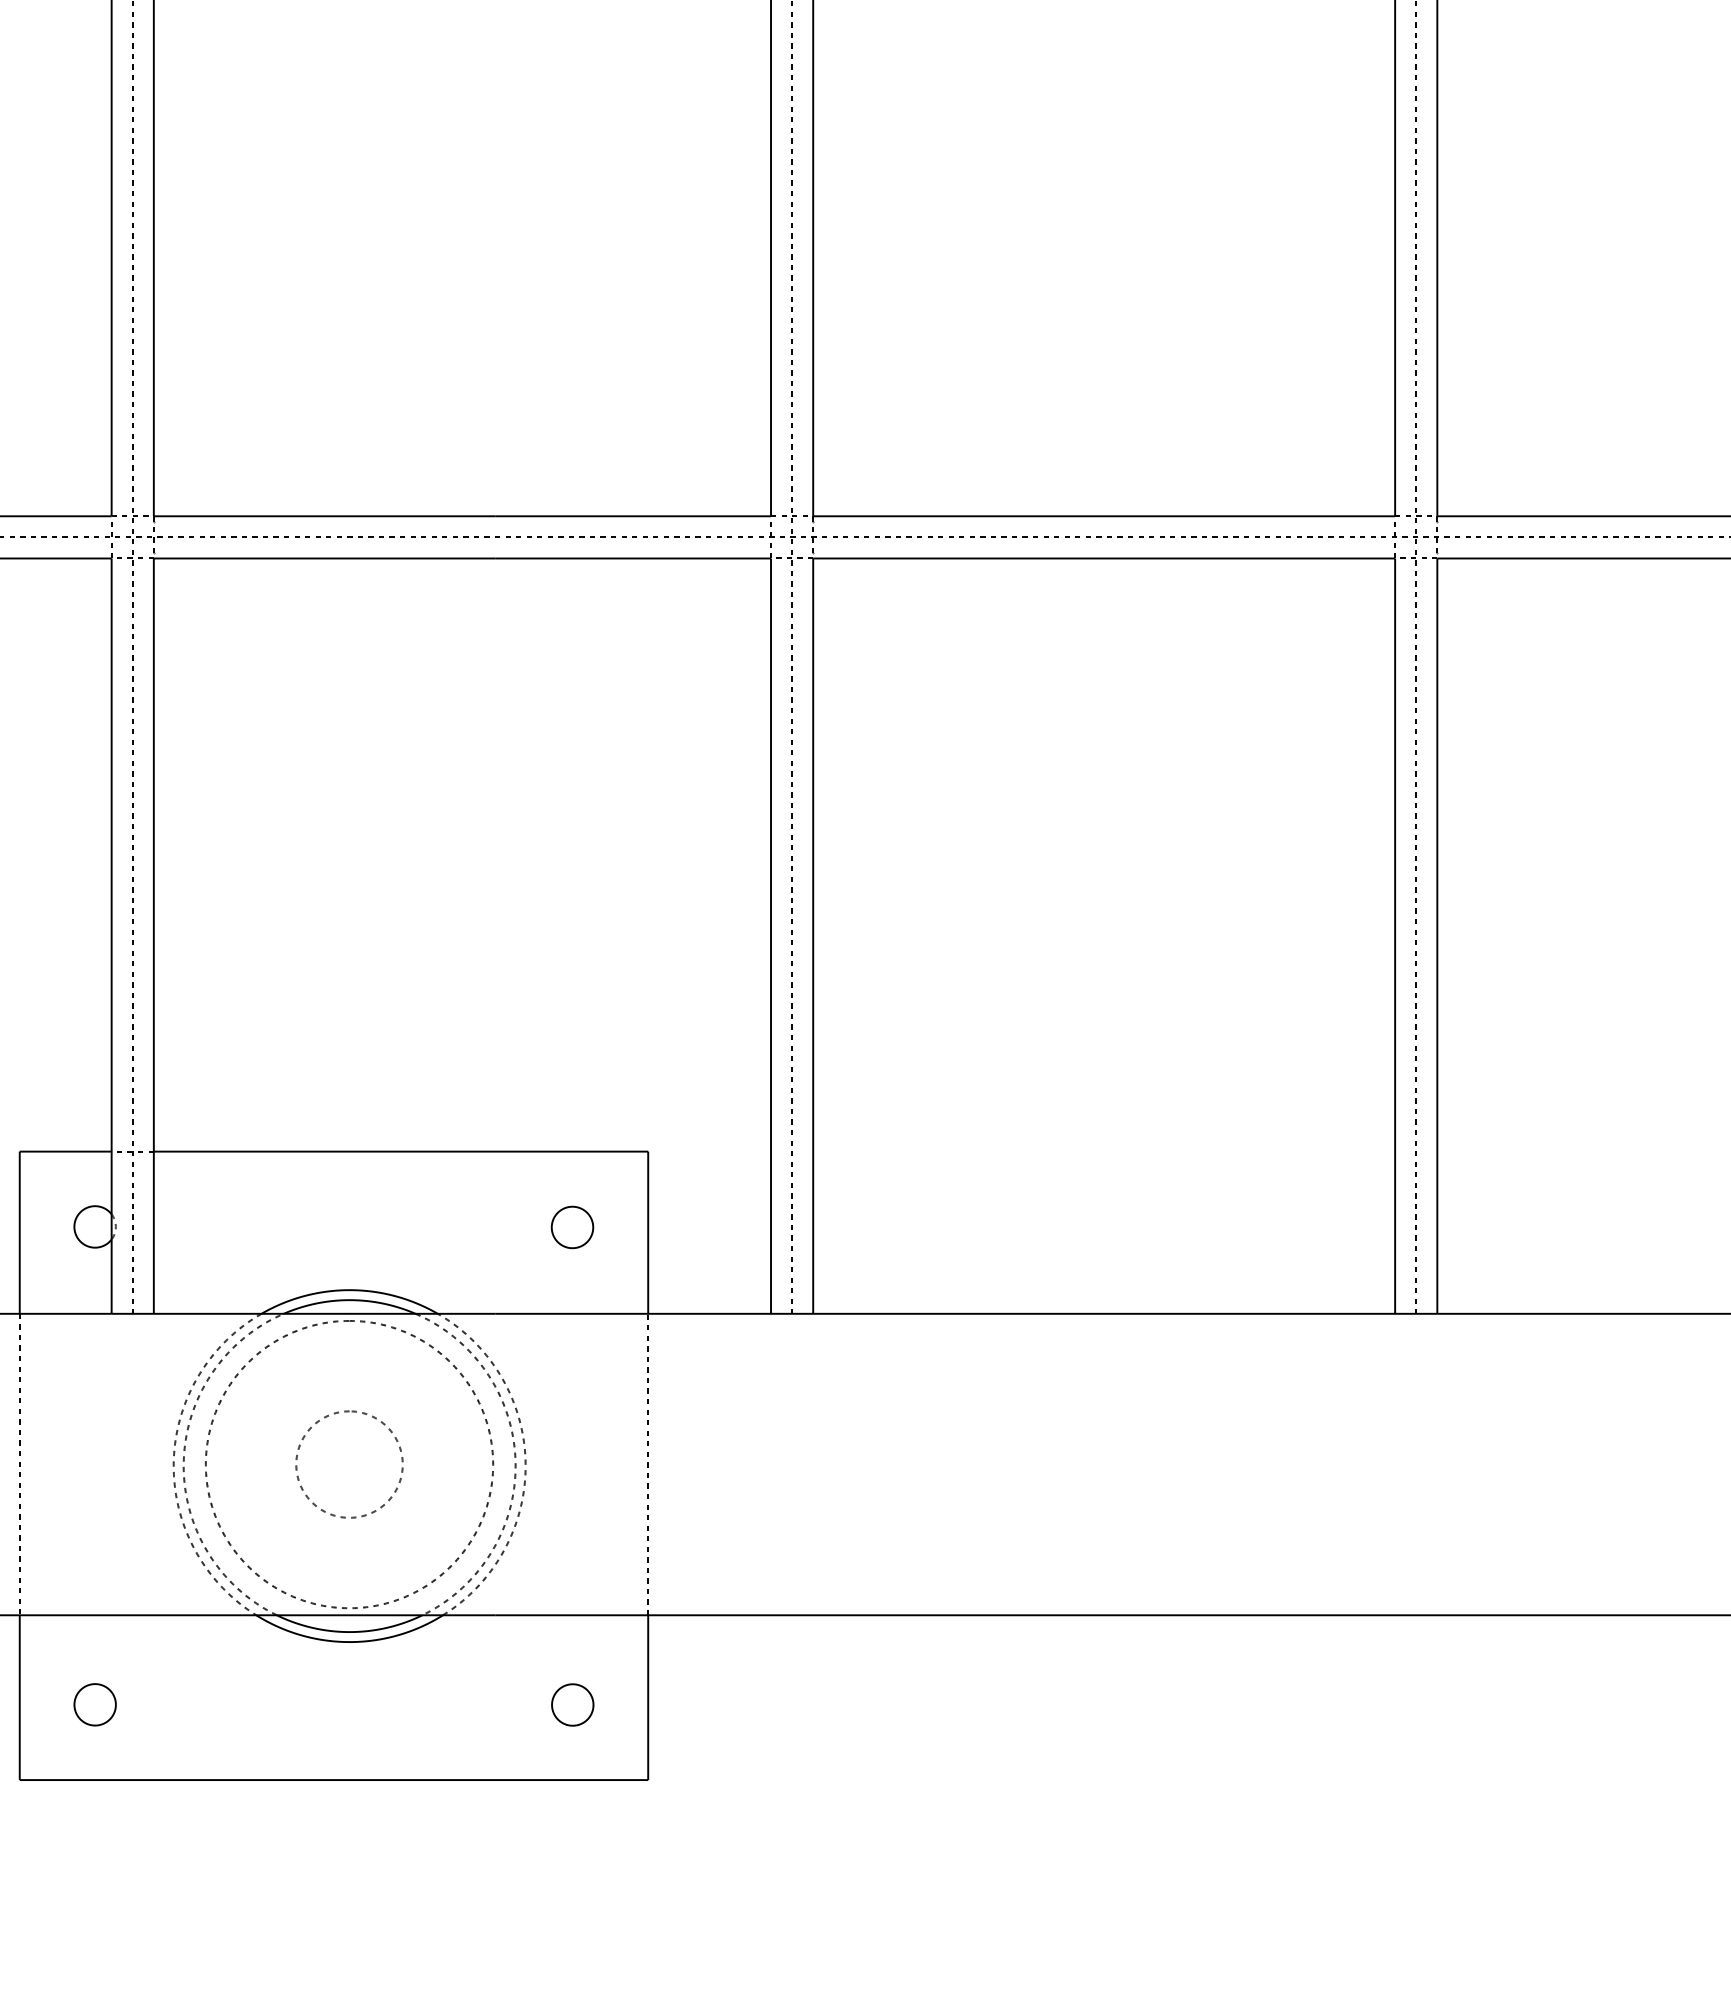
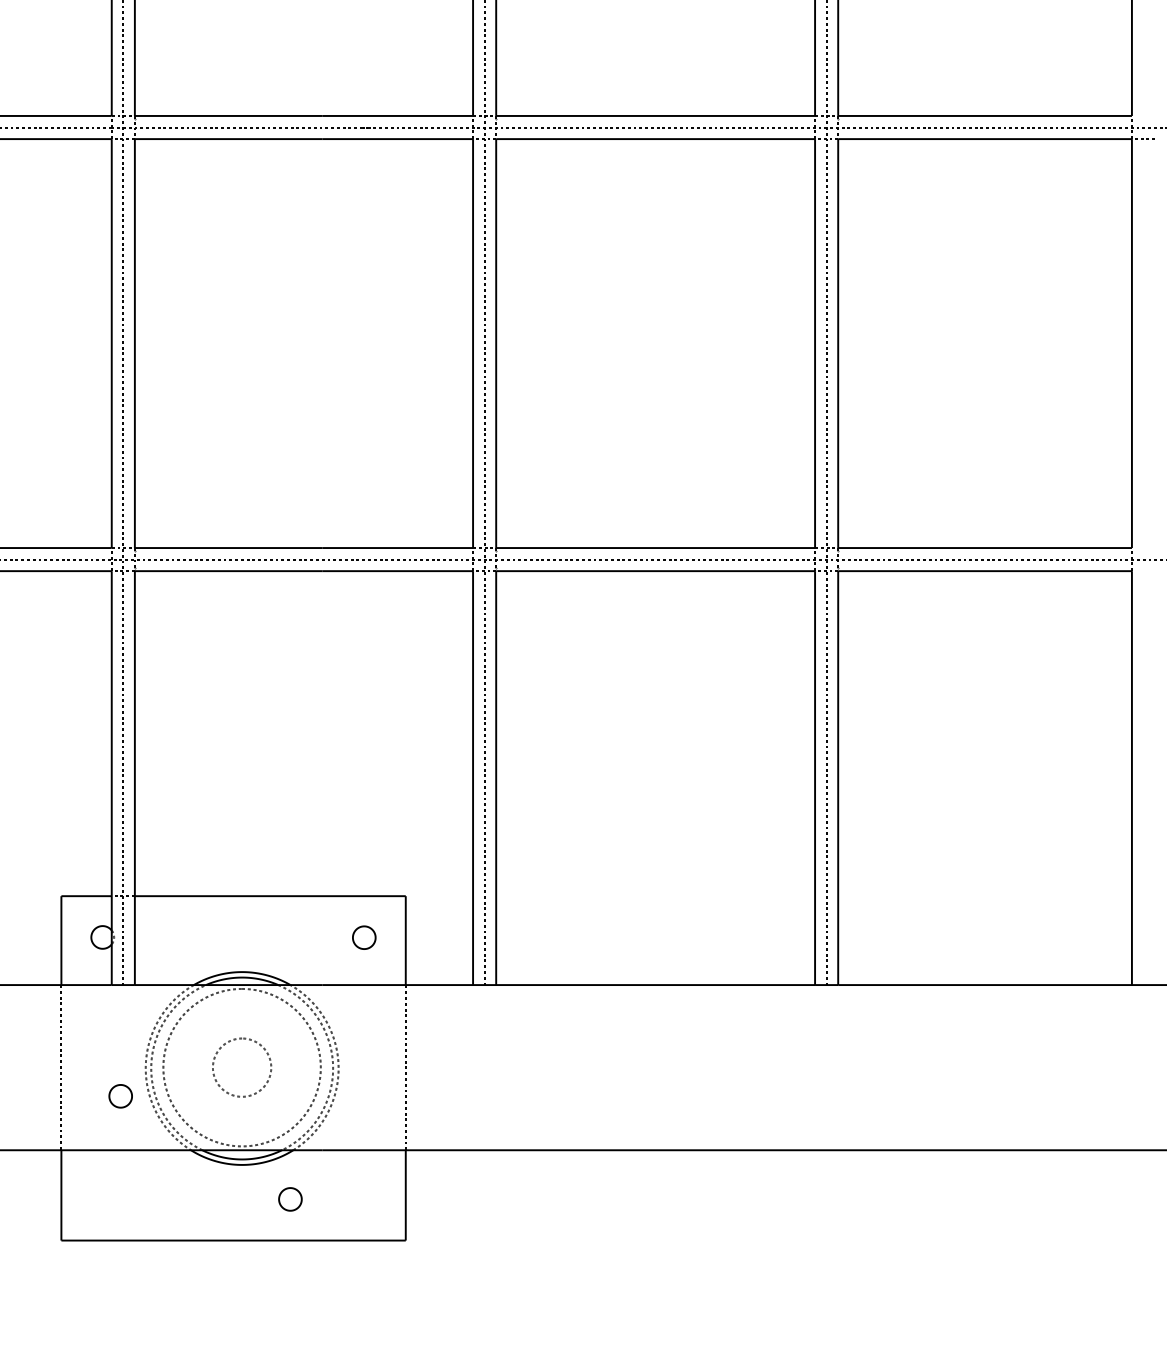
part: (94, 1705) -> (120, 1096), moved
part: (572, 1705) -> (290, 1199), moved

